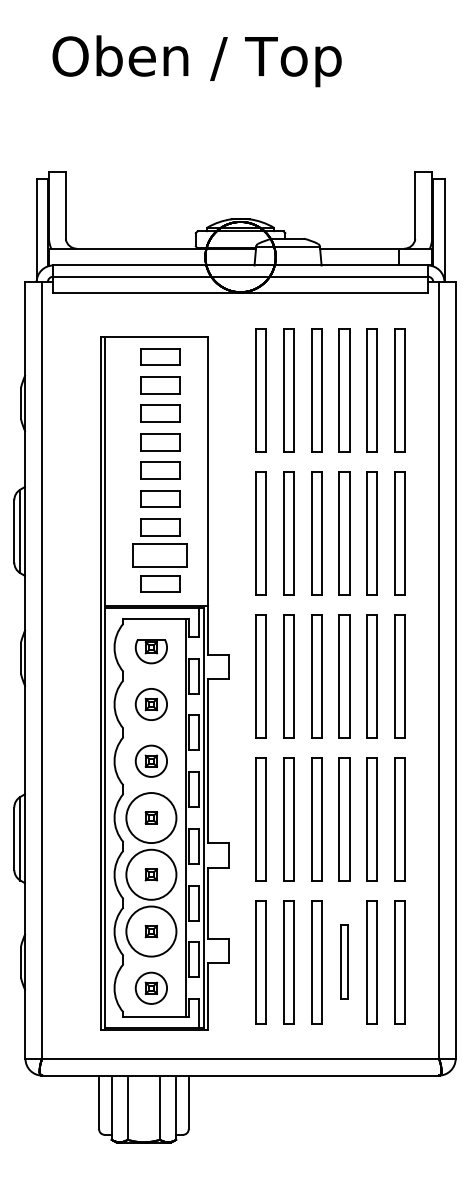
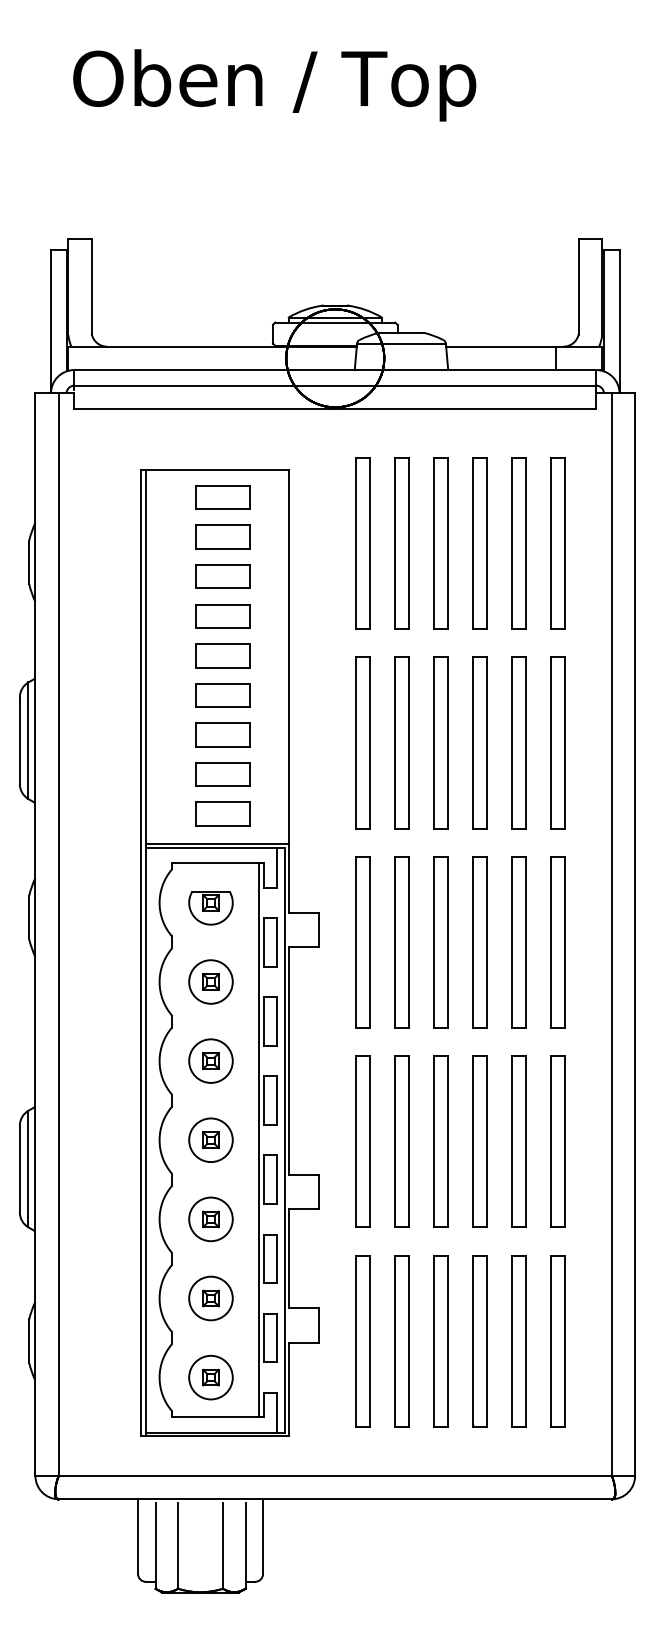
part: (160, 555) -> (223, 774), size x0.71
circle: (151, 817) -> (211, 1139), size x0.62
circle: (151, 874) -> (211, 1218), size x0.62
circle: (151, 931) -> (211, 1298), size x0.62
part: (344, 962) -> (480, 1341), size x1.67

